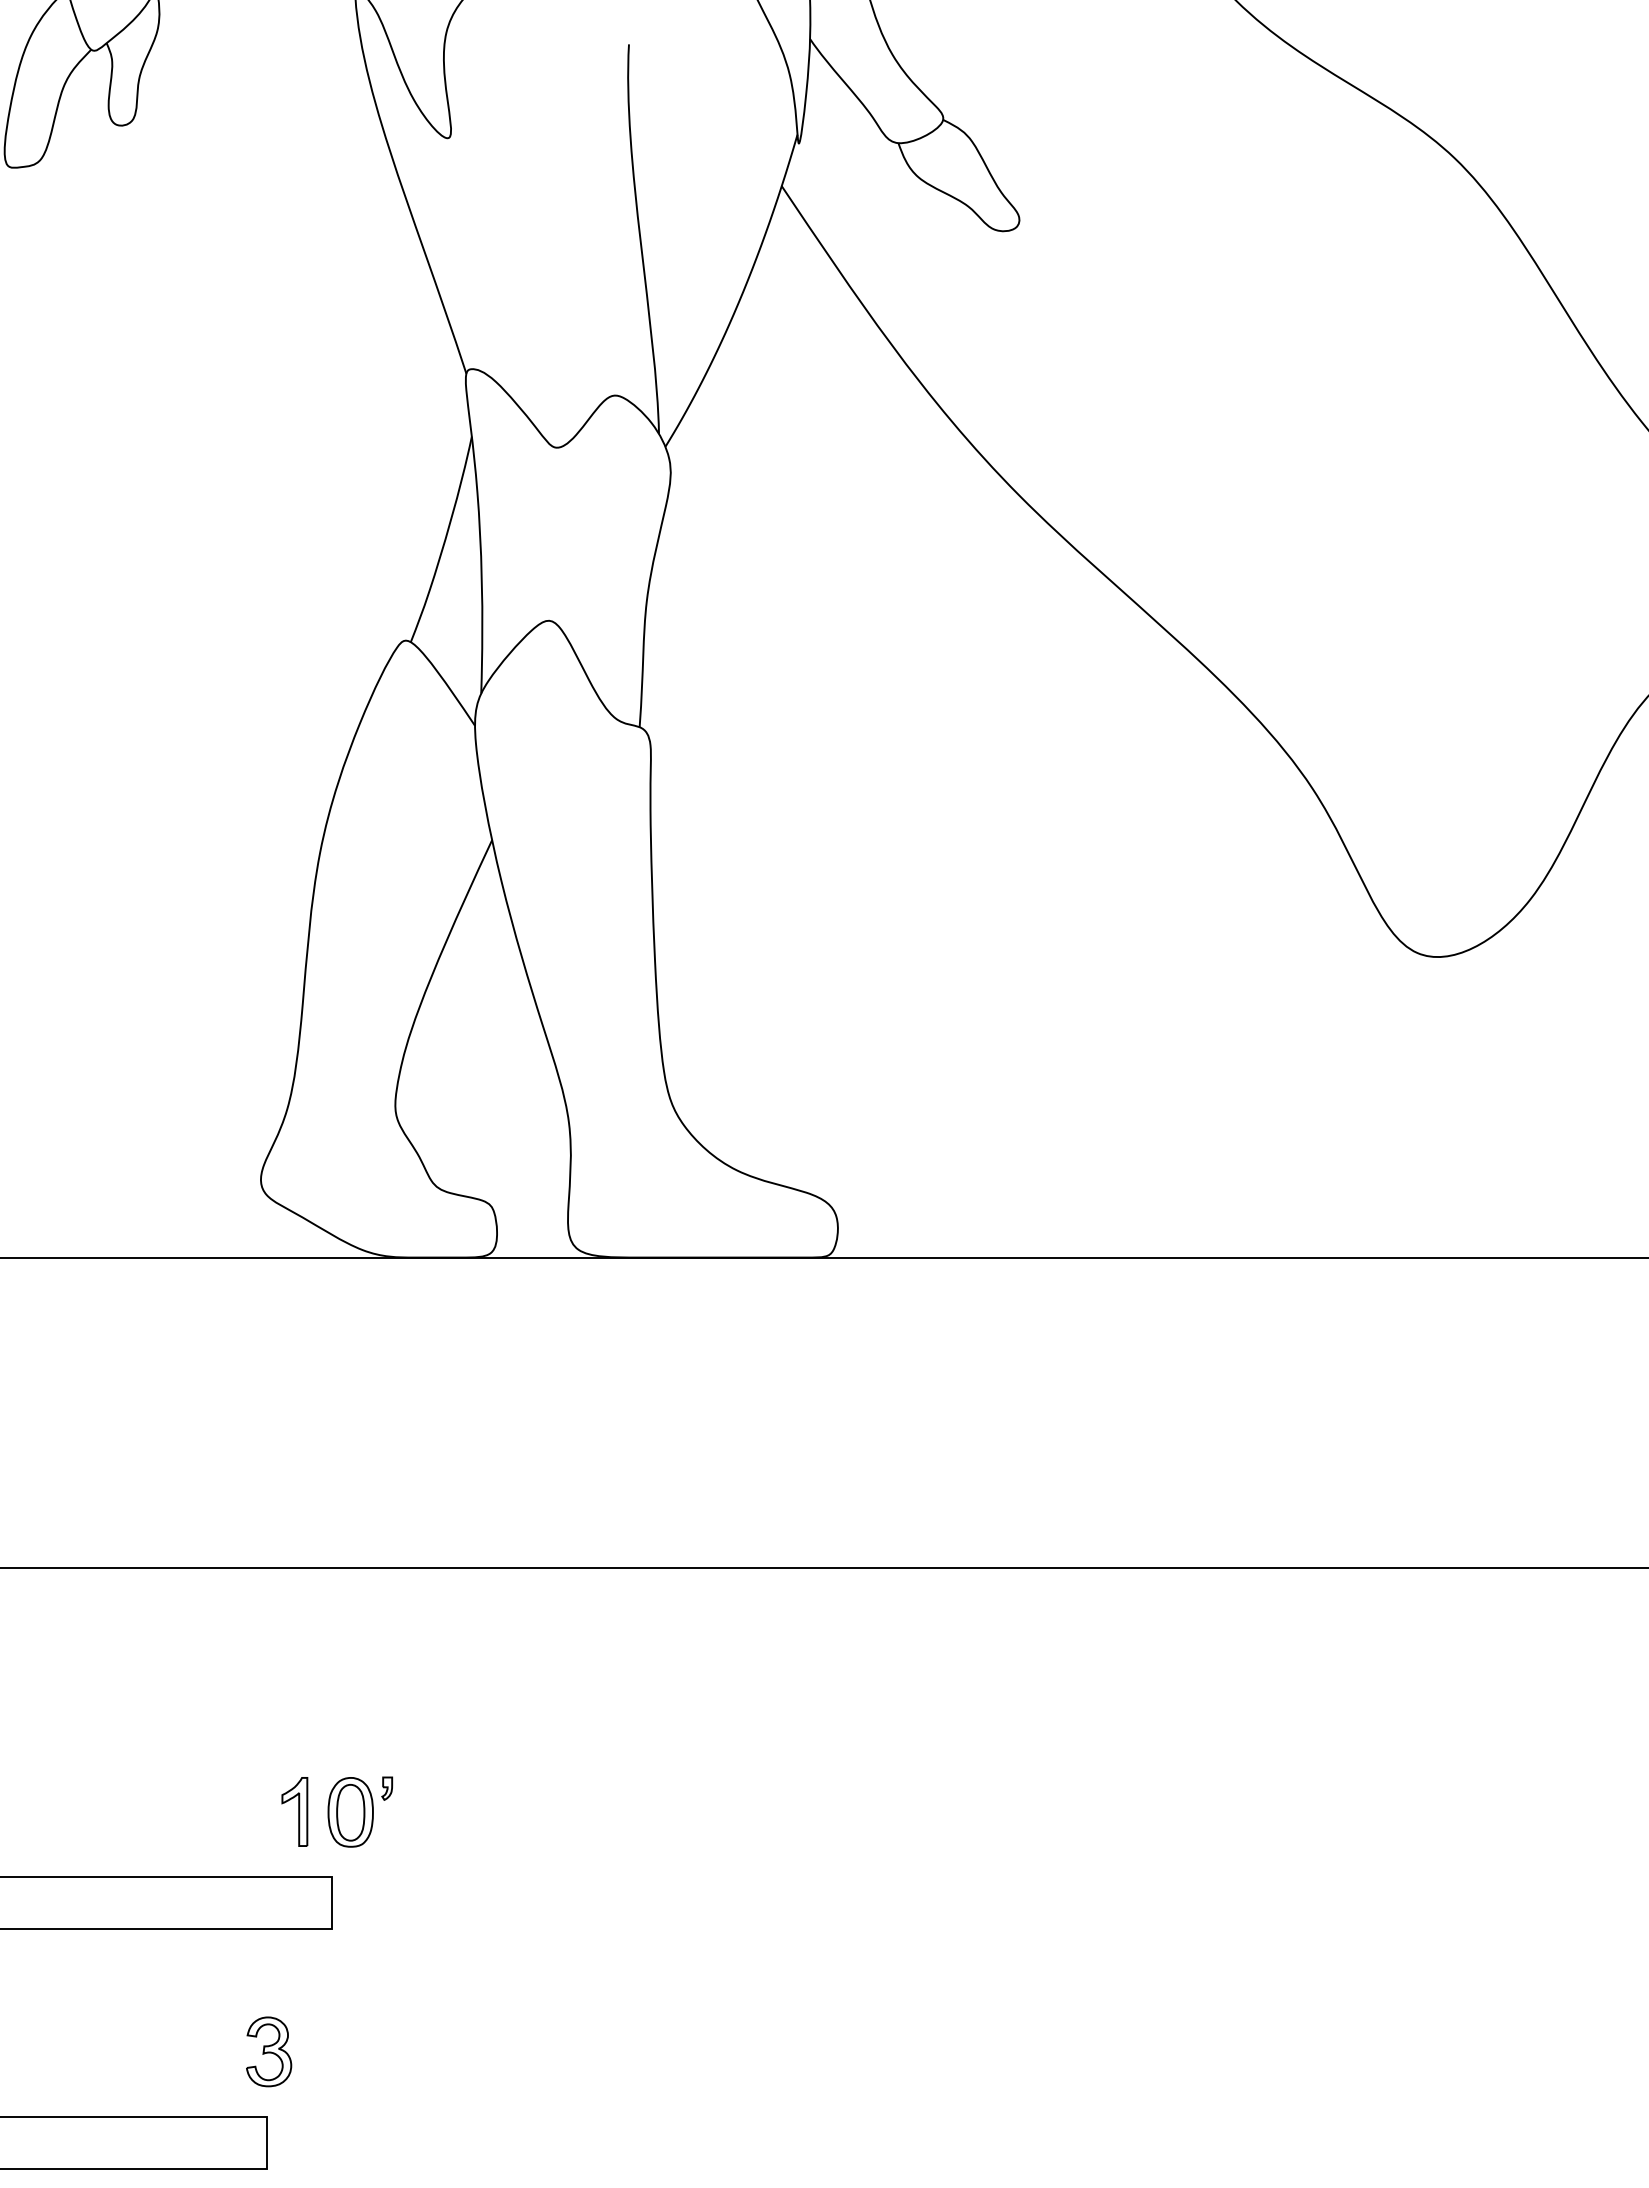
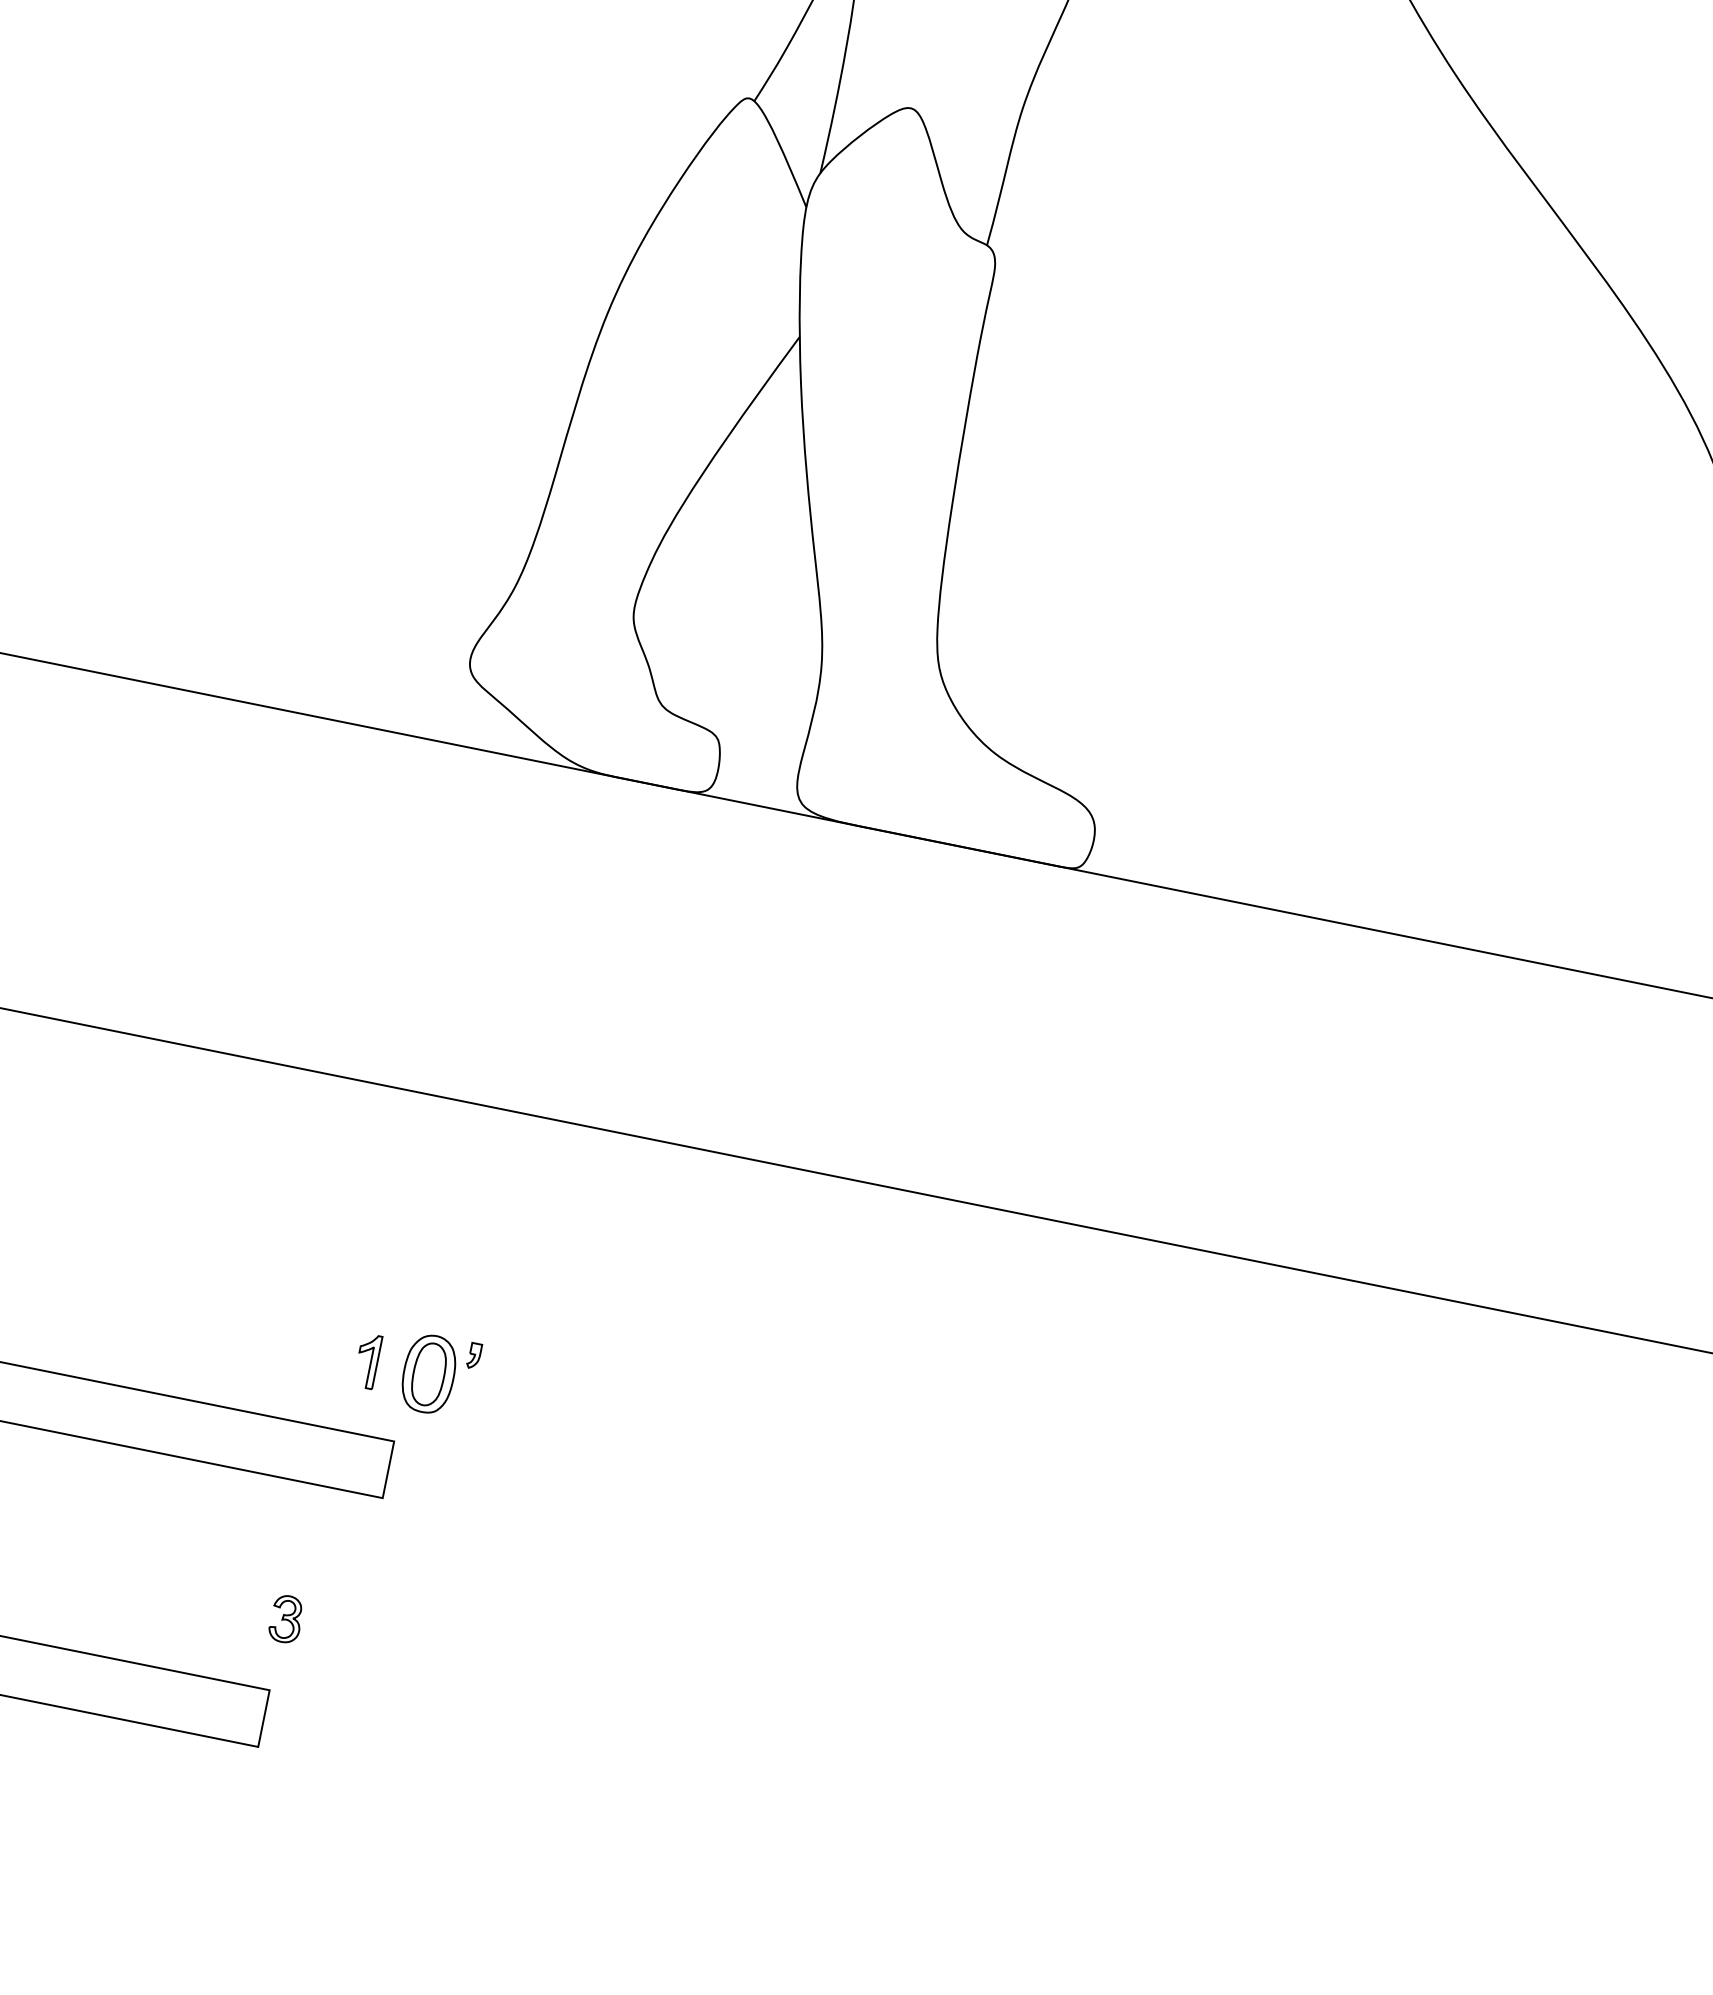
part: (294, 1811) -> (367, 1360), size x0.7
part: (269, 2051) -> (286, 1618), size x0.6

